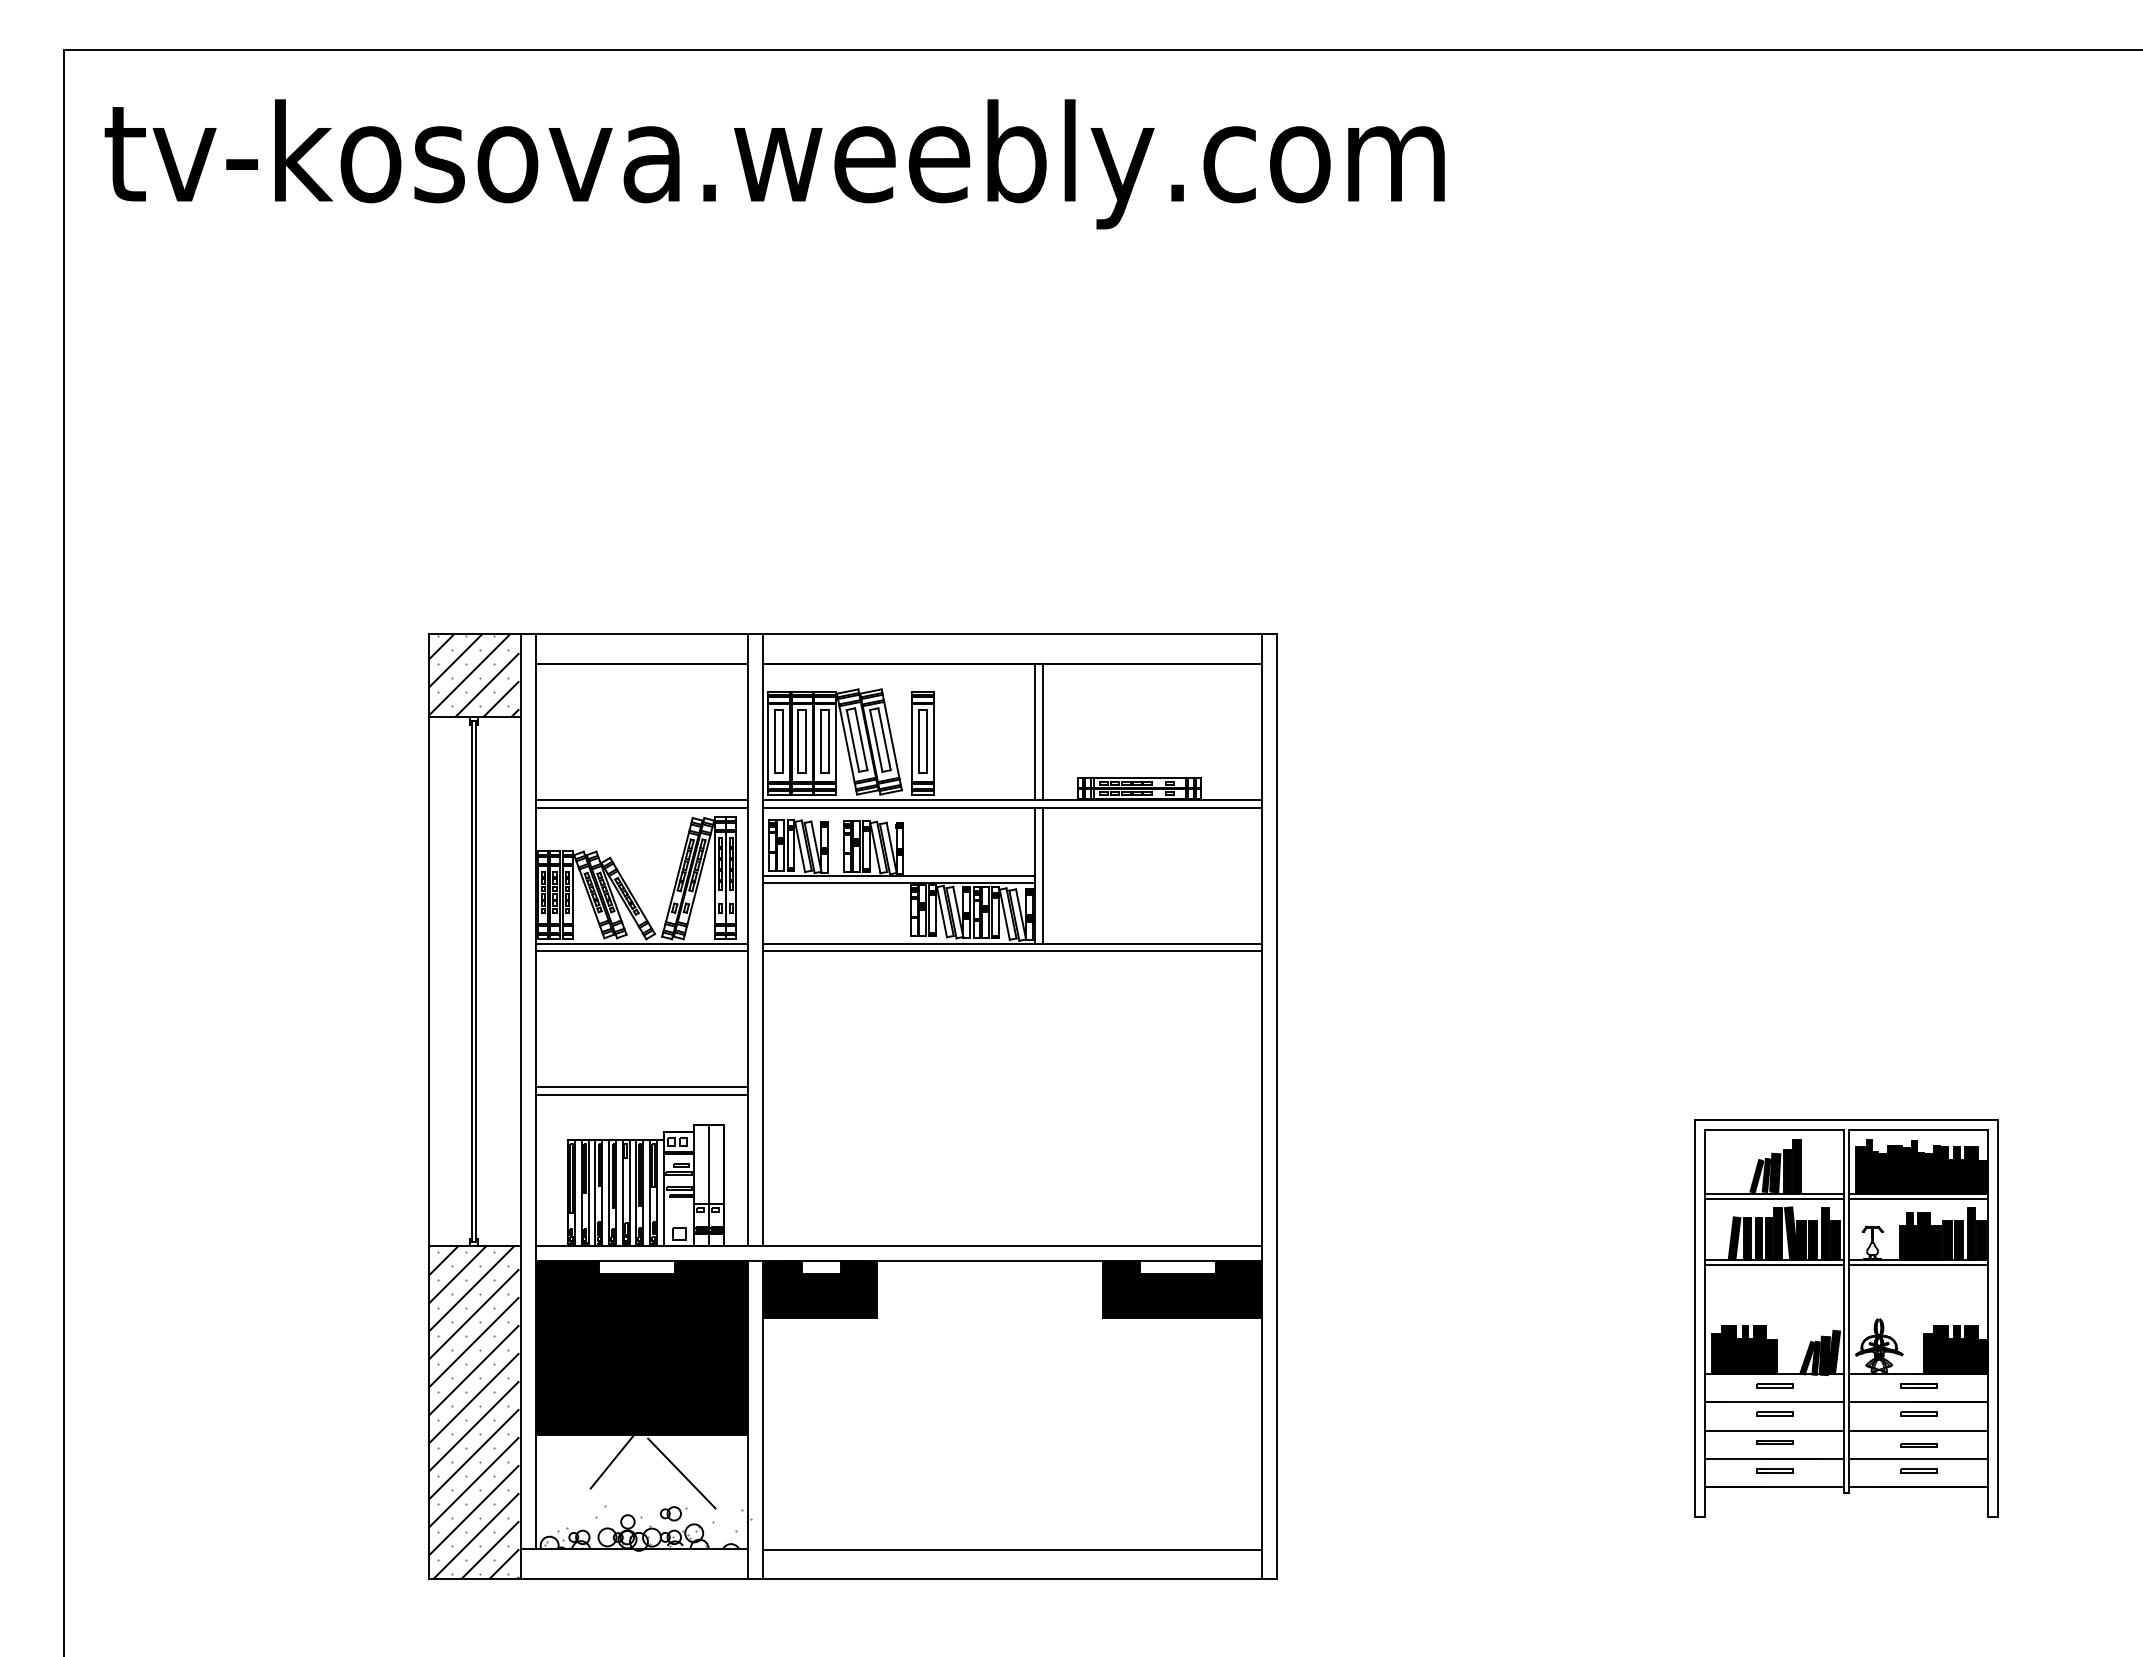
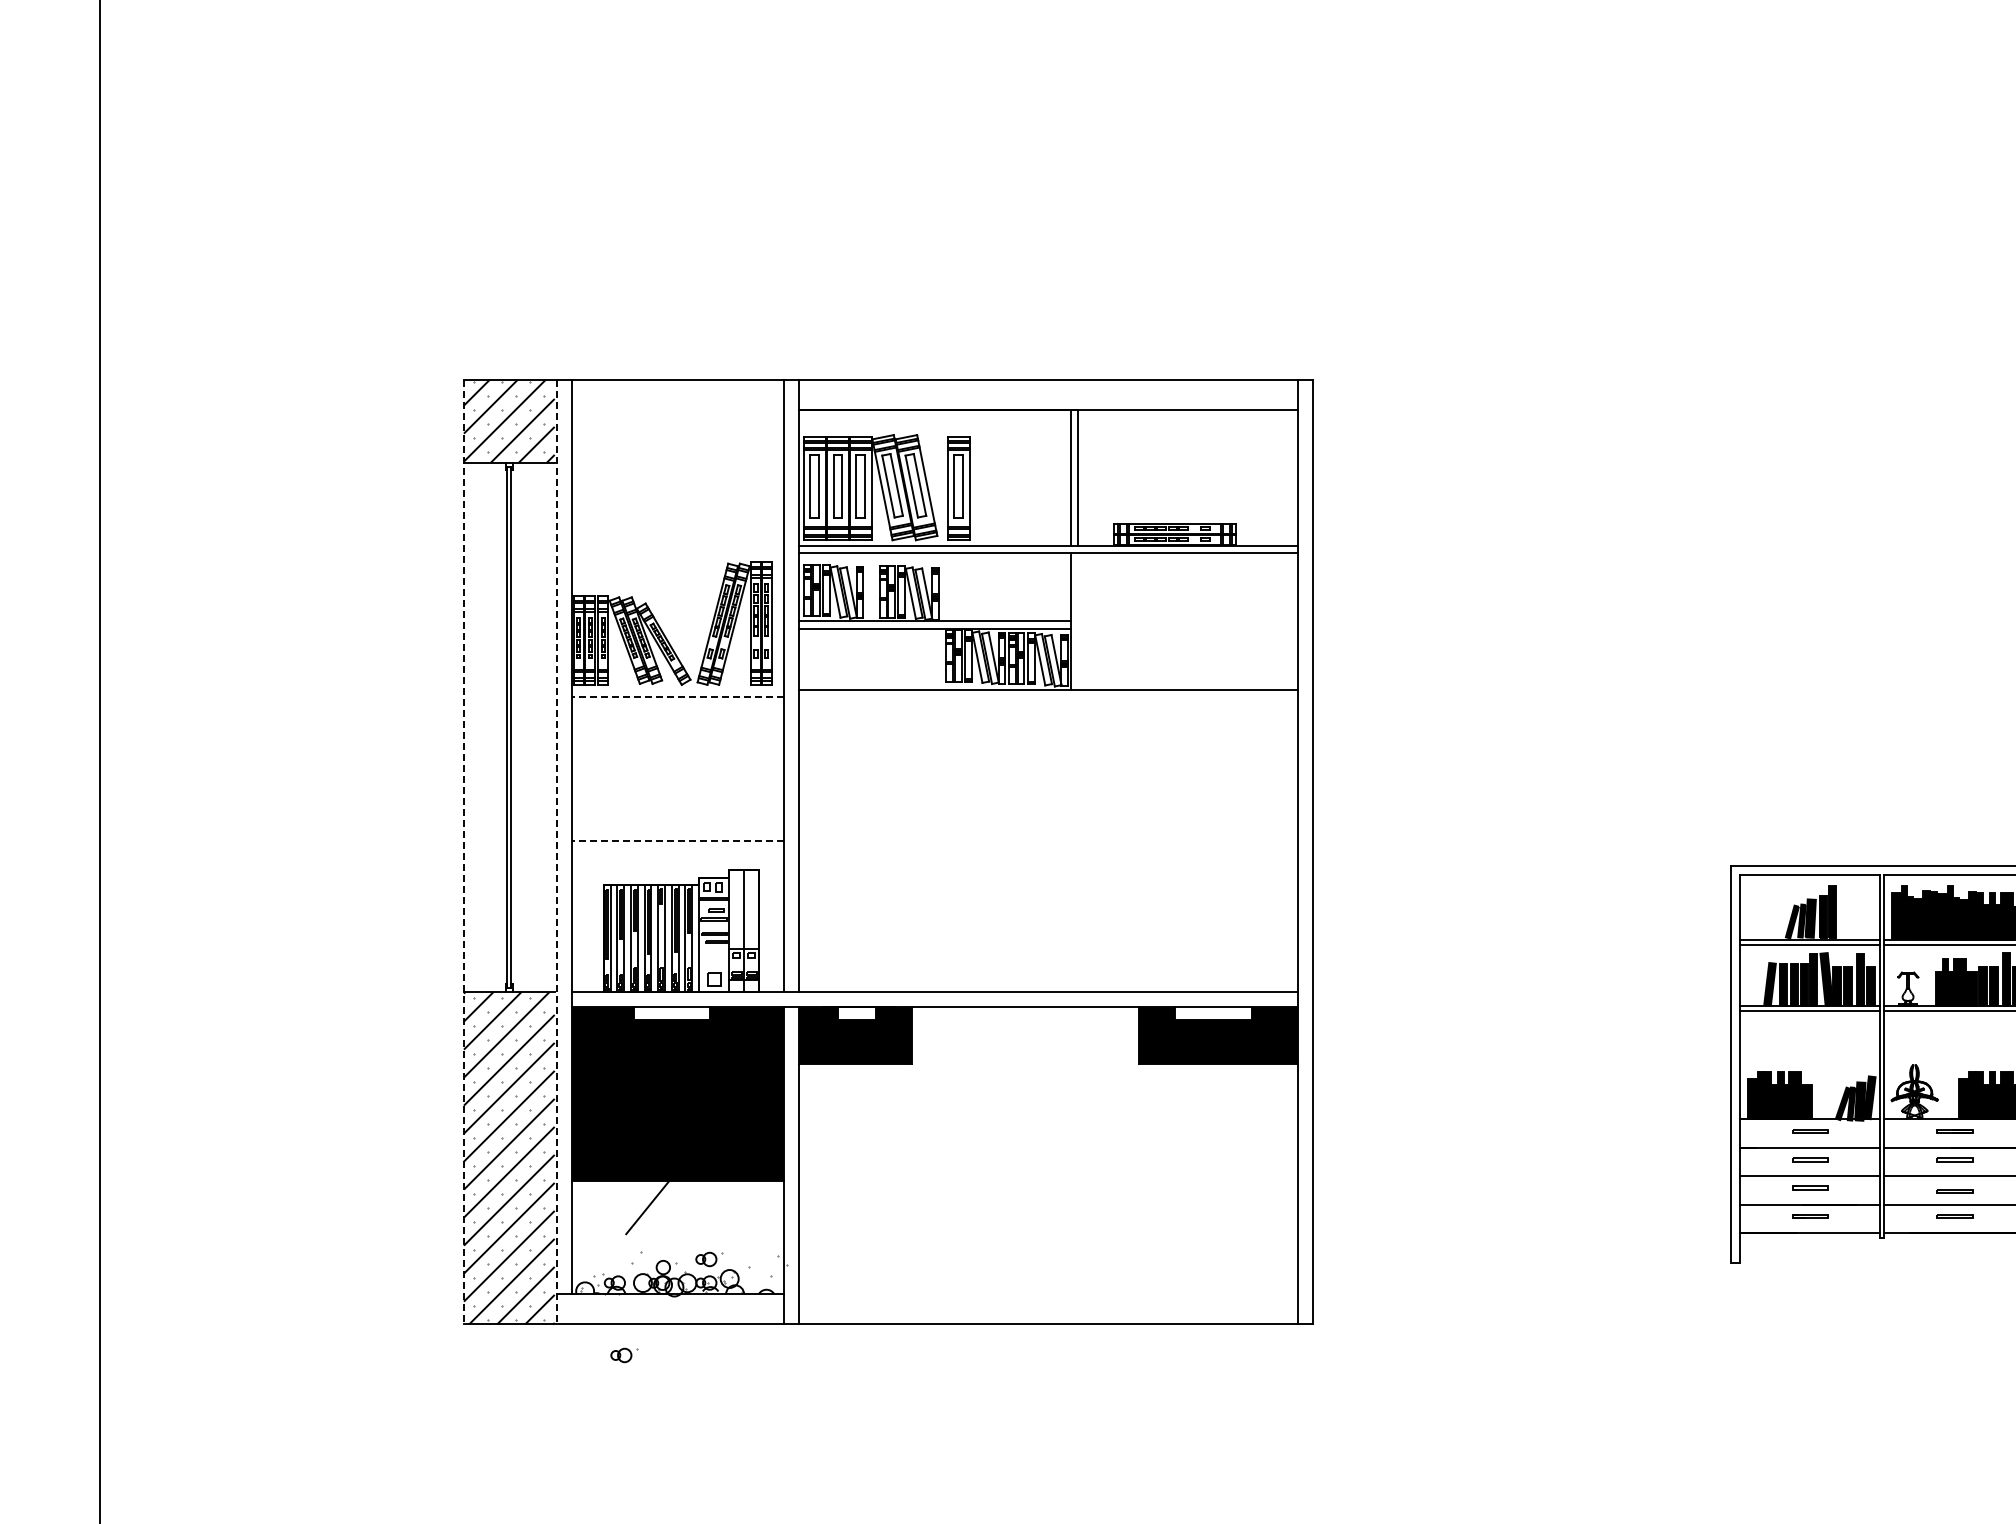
line: (642, 664) -> (677, 410), removed
line: (642, 800) -> (677, 546), removed
line: (642, 807) -> (677, 553), removed
line: (1042, 875) -> (1077, 621), removed
line: (642, 943) -> (677, 689), removed
line: (642, 951) -> (677, 697), solid -> dashed
line: (1012, 951) -> (1047, 697), removed
line: (642, 1087) -> (677, 833), removed
line: (642, 1095) -> (677, 841), solid -> dashed
line: (428, 1106) -> (463, 852), solid -> dashed
line: (521, 1106) -> (556, 852), solid -> dashed
line: (681, 1473) -> (716, 1219), removed
line: (1013, 1550) -> (1048, 1296), removed
part: (588, 1609) -> (623, 1355), added

